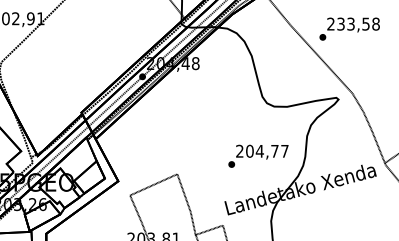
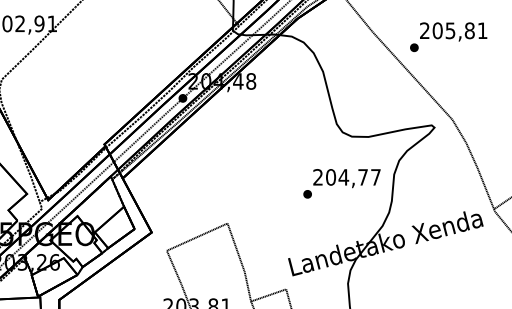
text: (358, 23) -> (460, 29), 233,58 -> 205,81
text: (258, 155) -> (342, 182), moved

